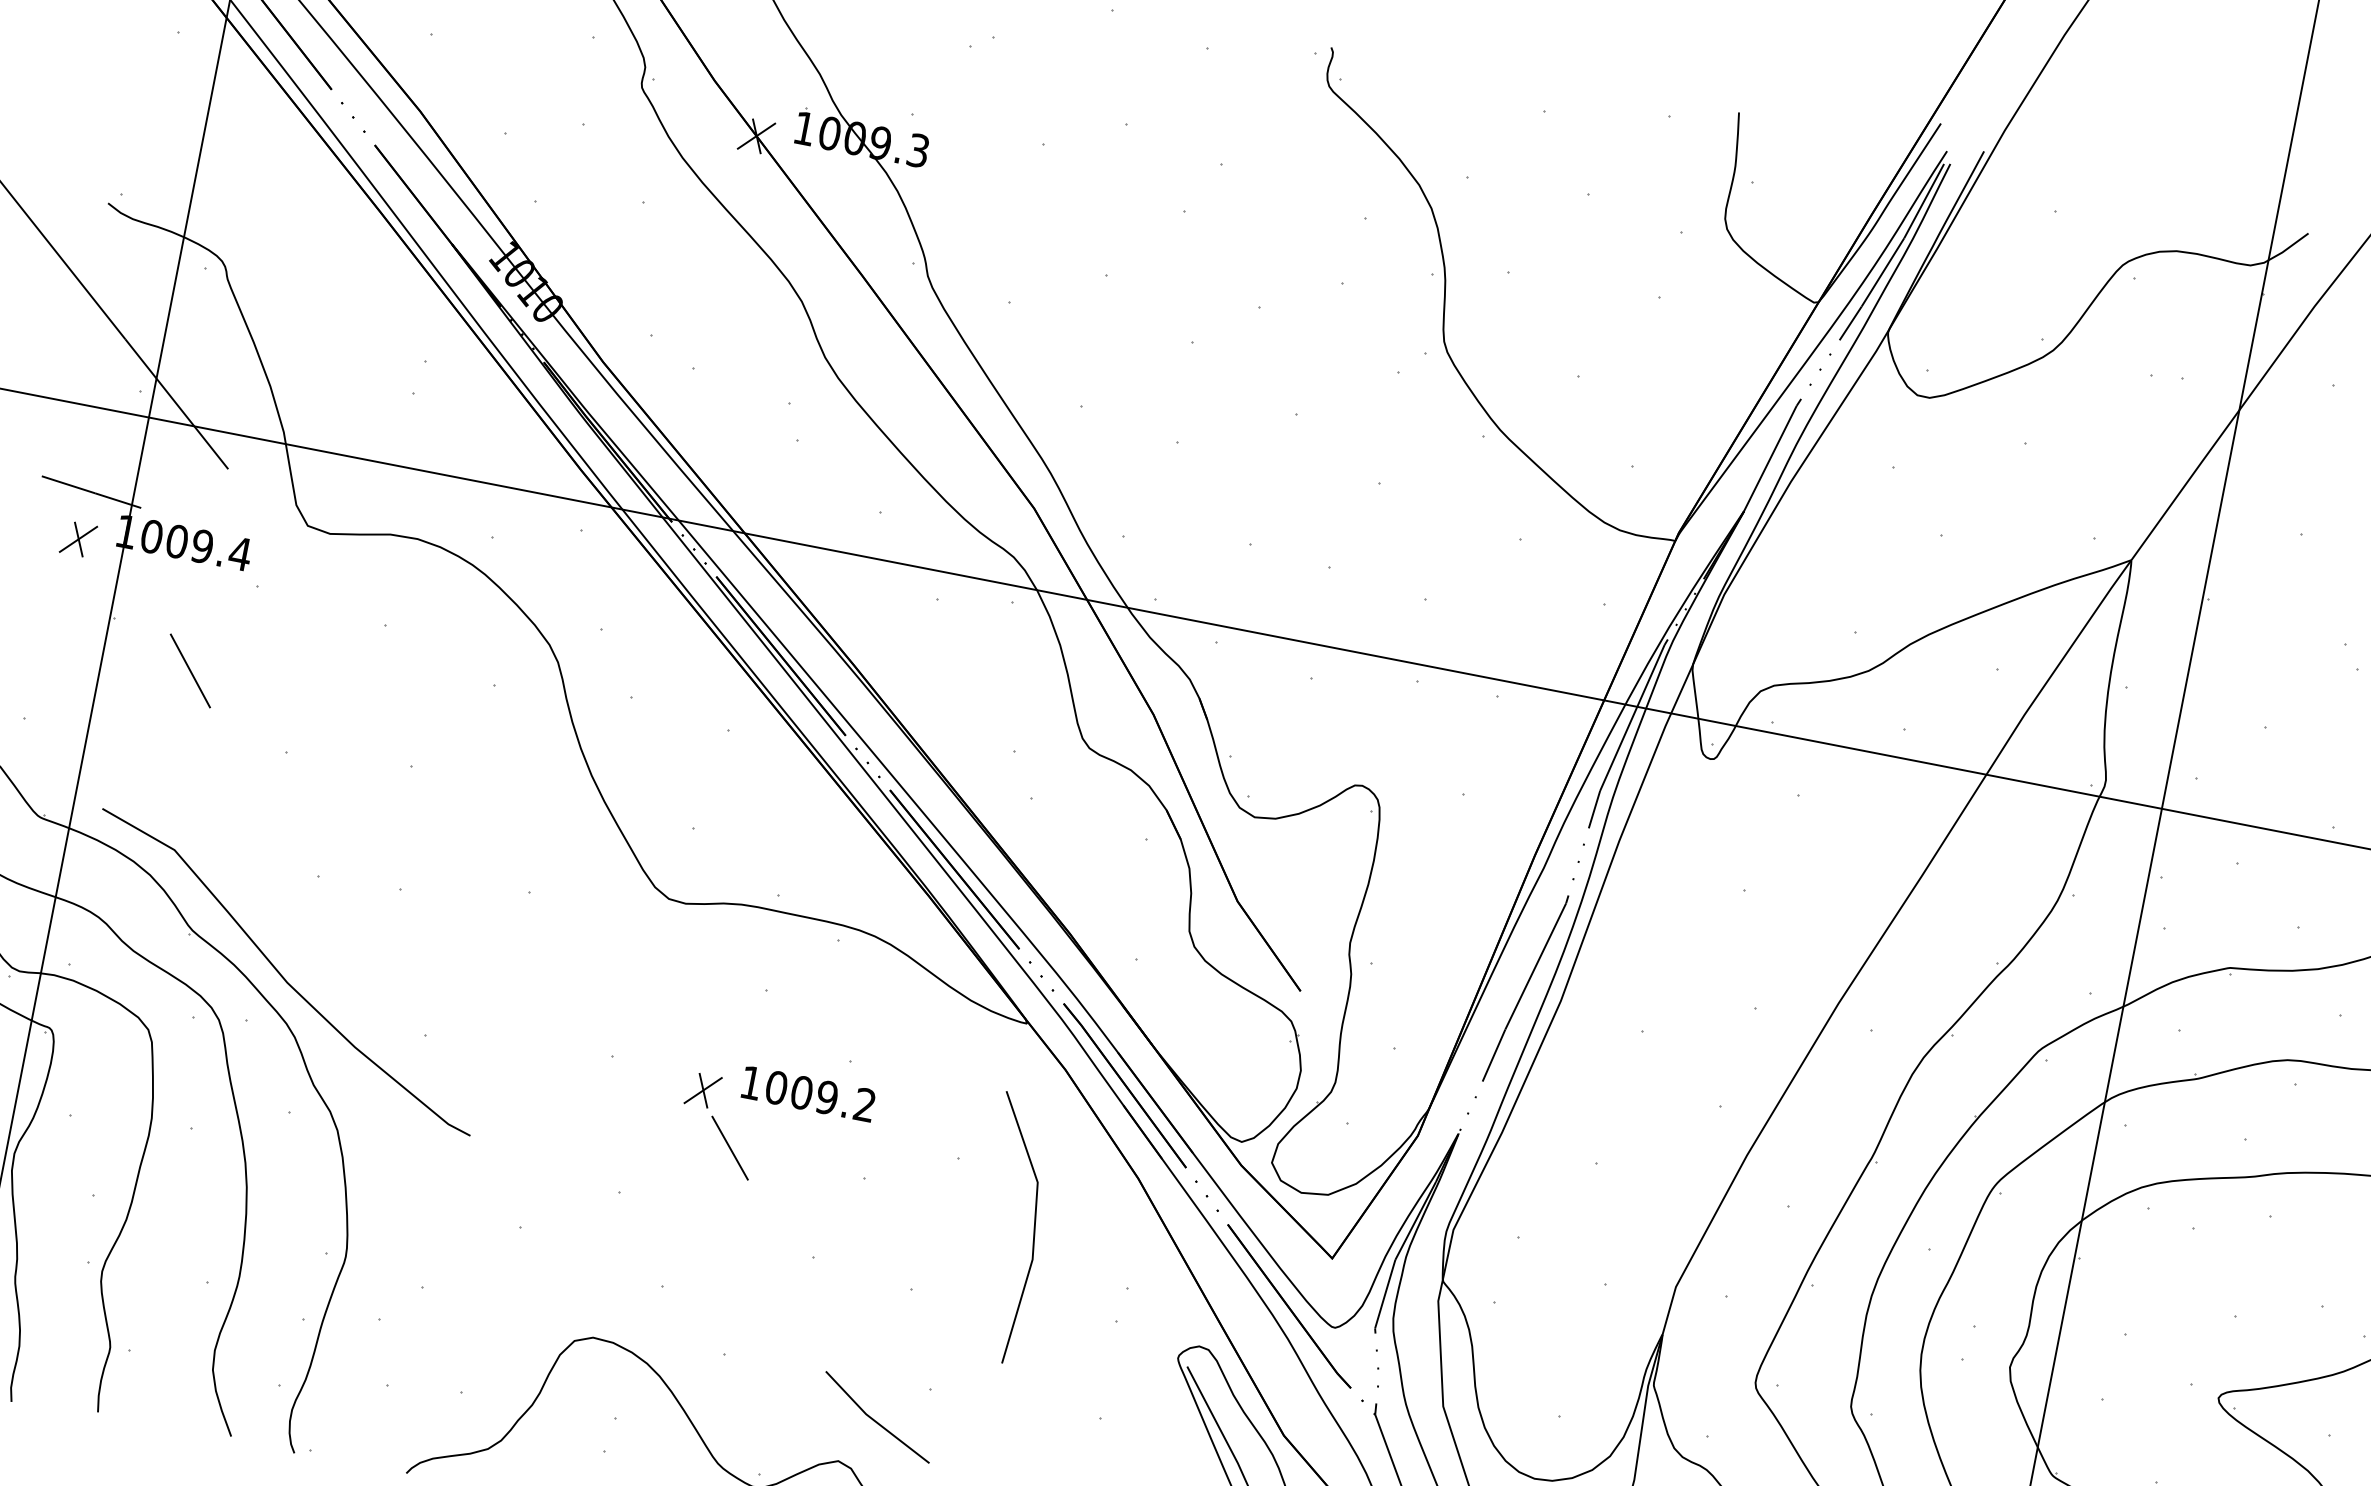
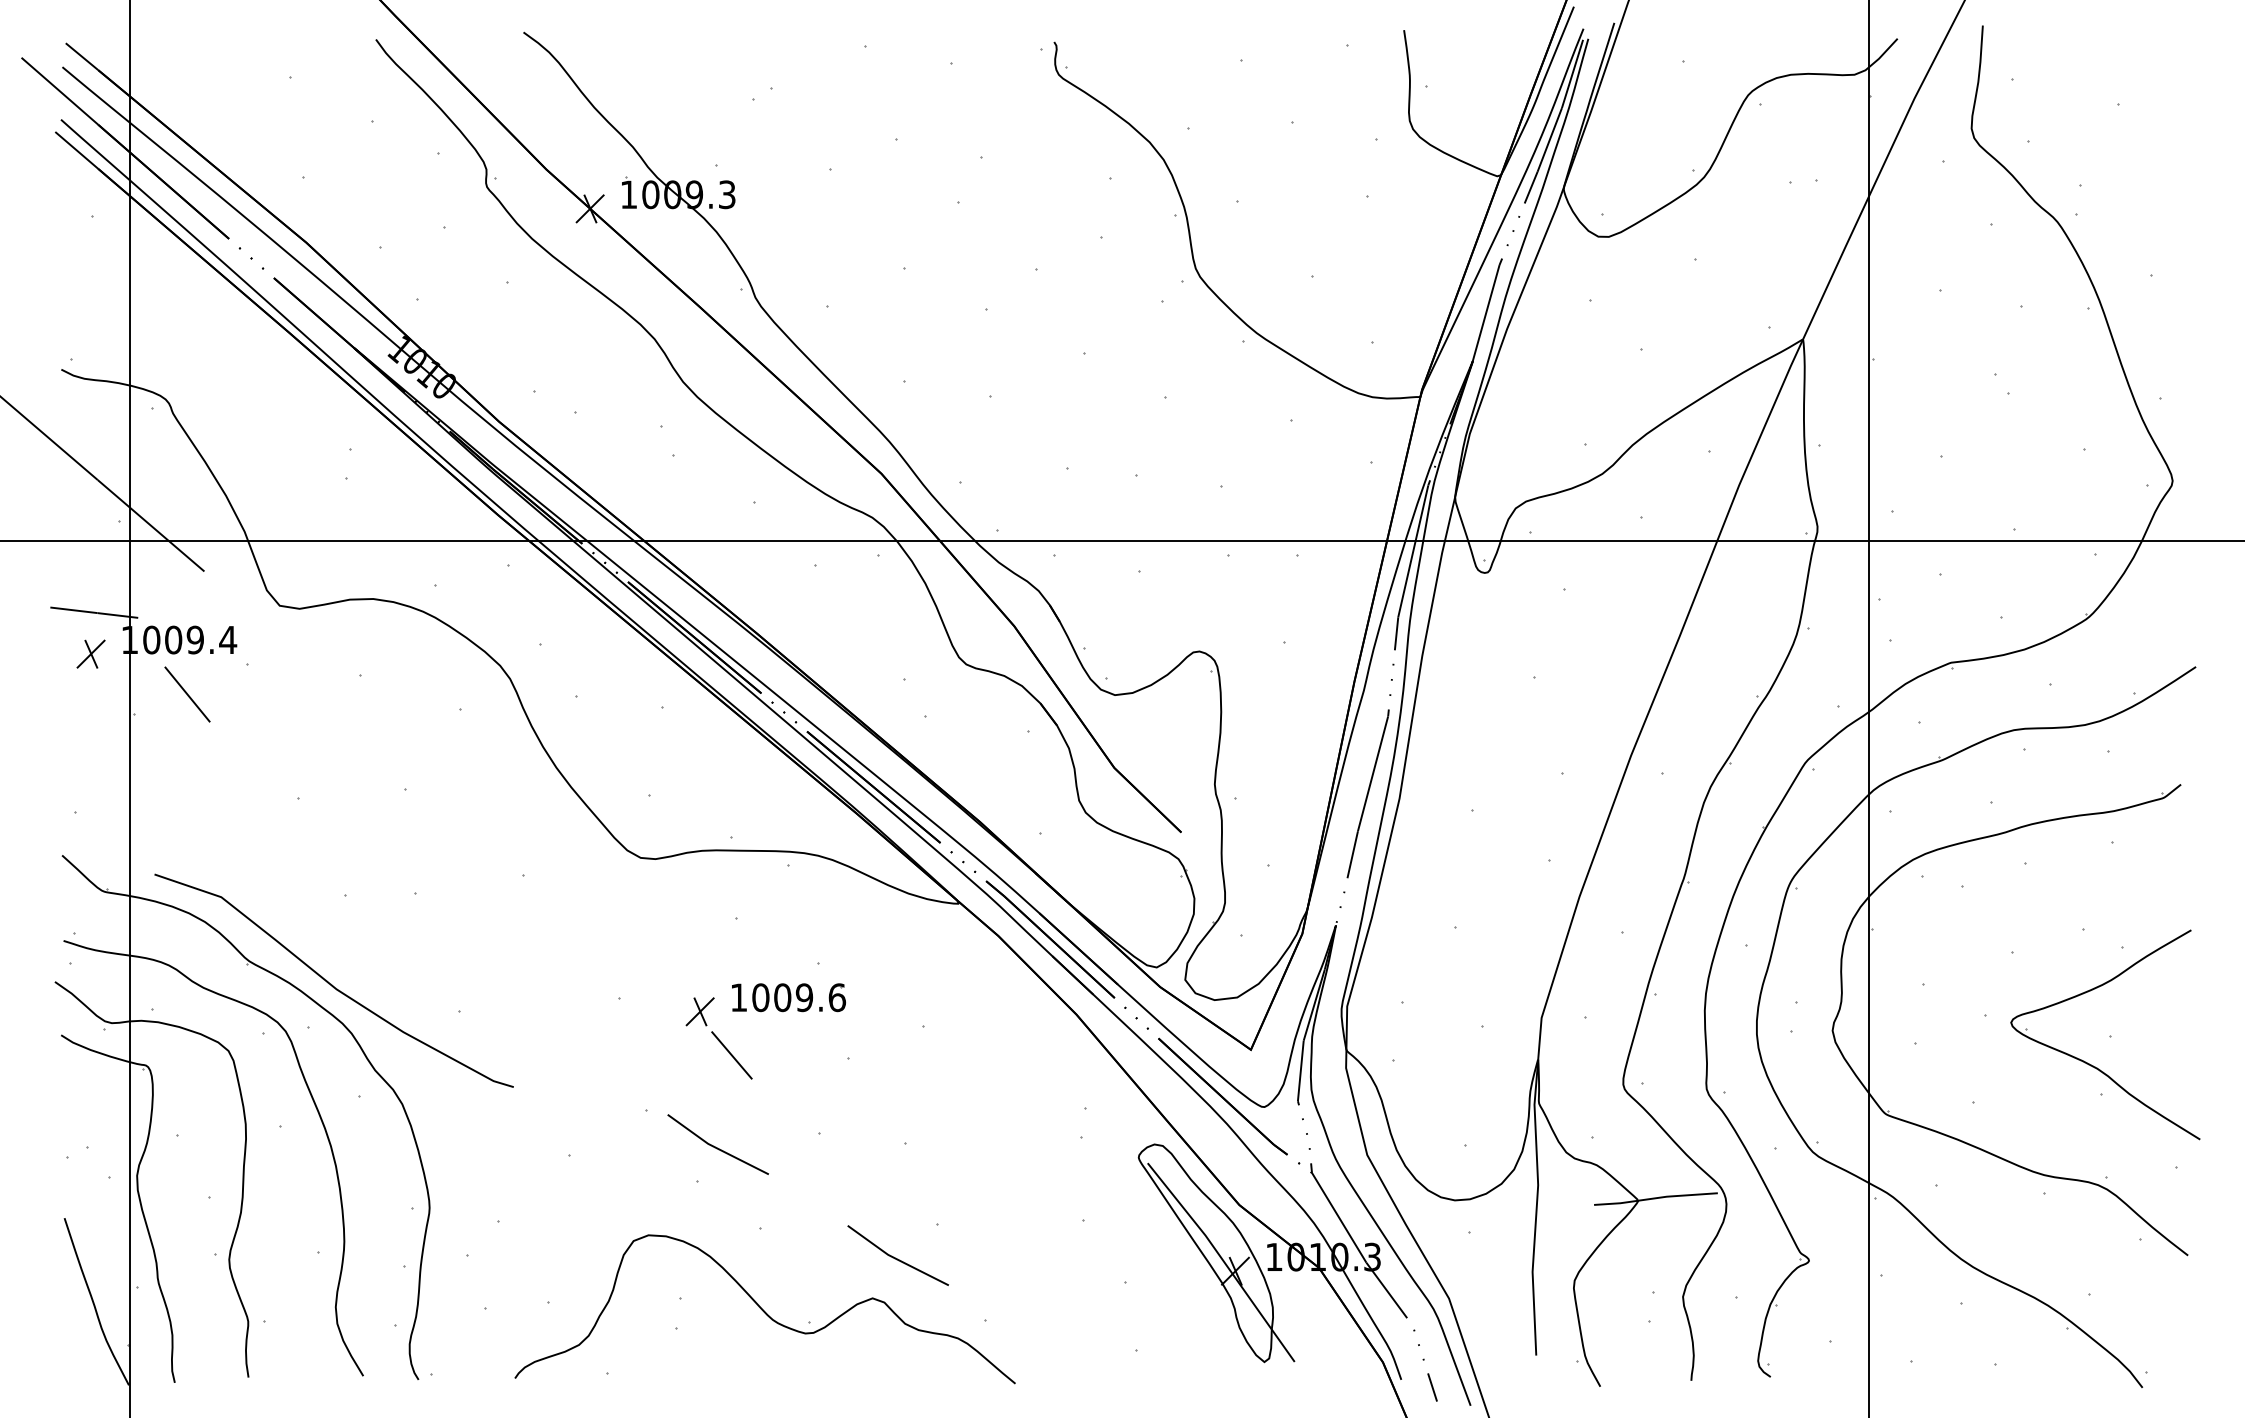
line: (190, 670) -> (187, 694), moved
text: (865, 1104) -> (837, 997), 1009.2 -> 1009.6
line: (1033, 1231) -> (997, 1075), removed
line: (690, 1249) -> (715, 1146), added

